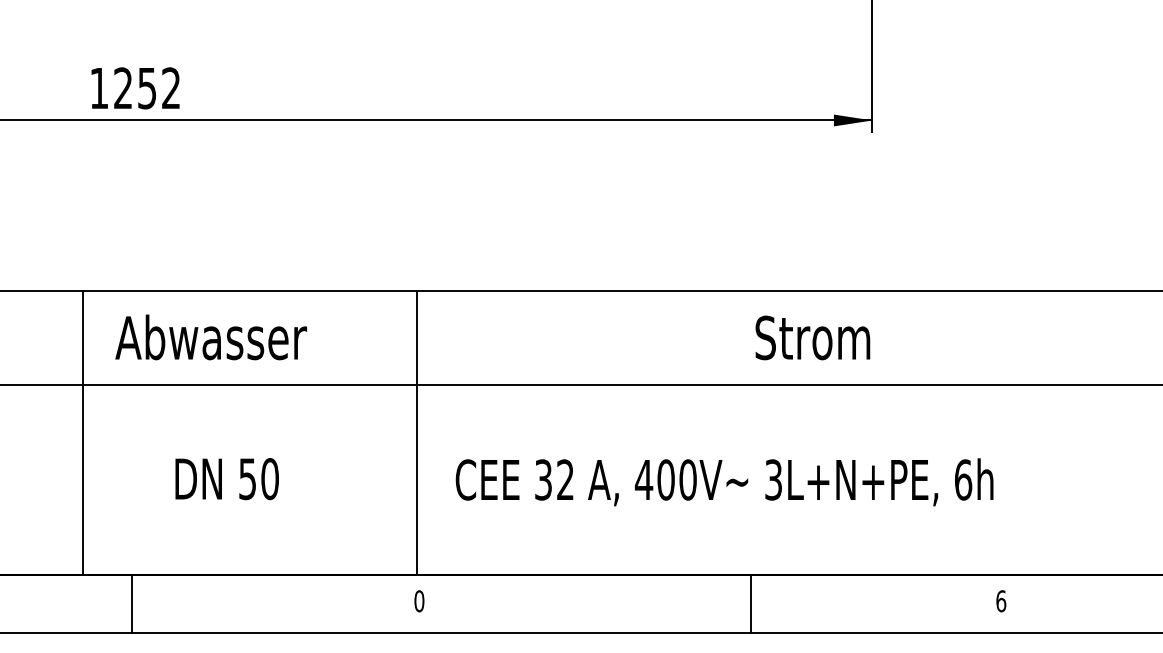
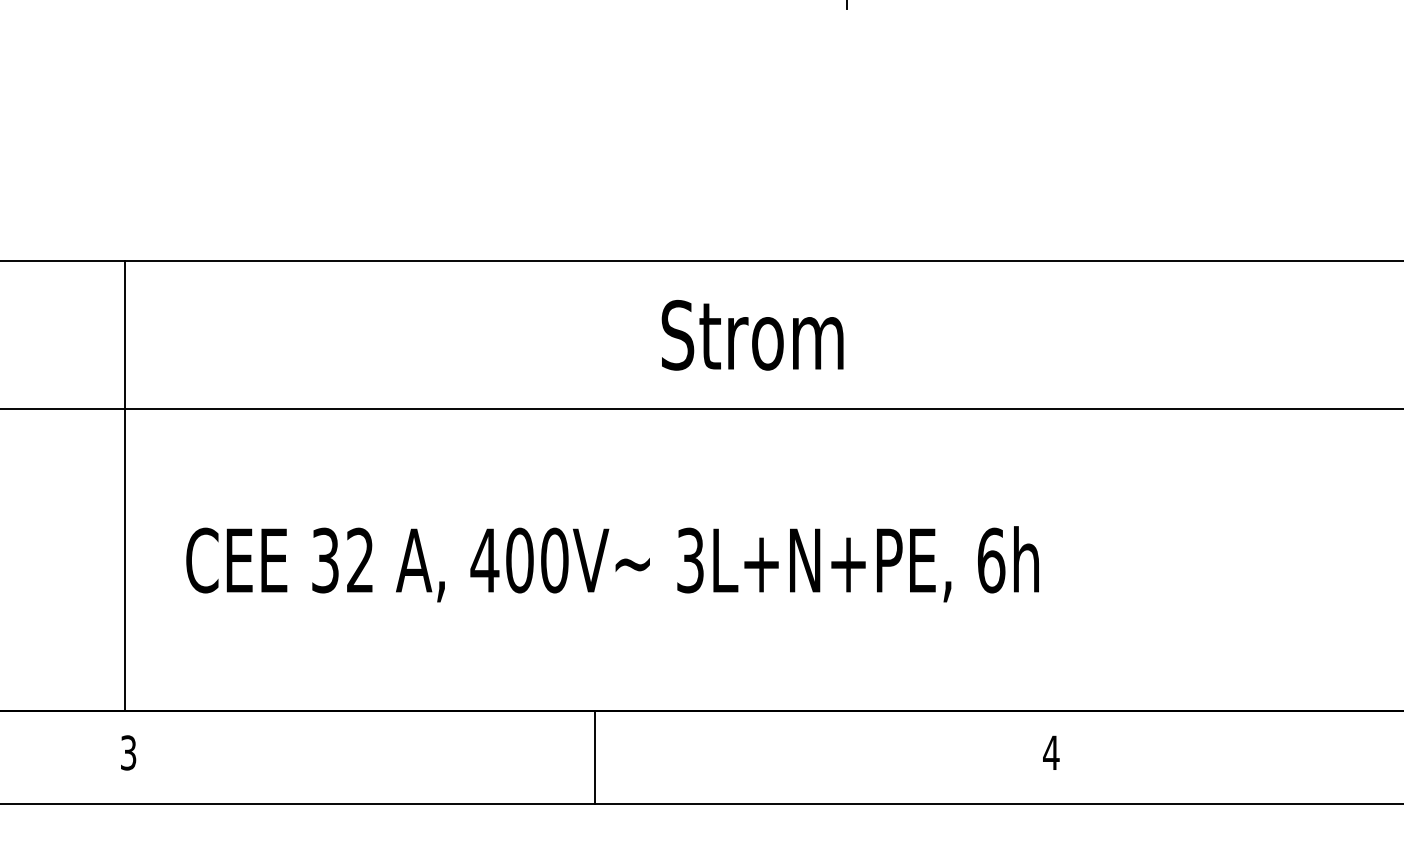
text: (419, 601) -> (128, 753), 0 -> 3
text: (1001, 601) -> (1051, 753), 6 -> 4
line: (750, 604) -> (595, 758), moved

